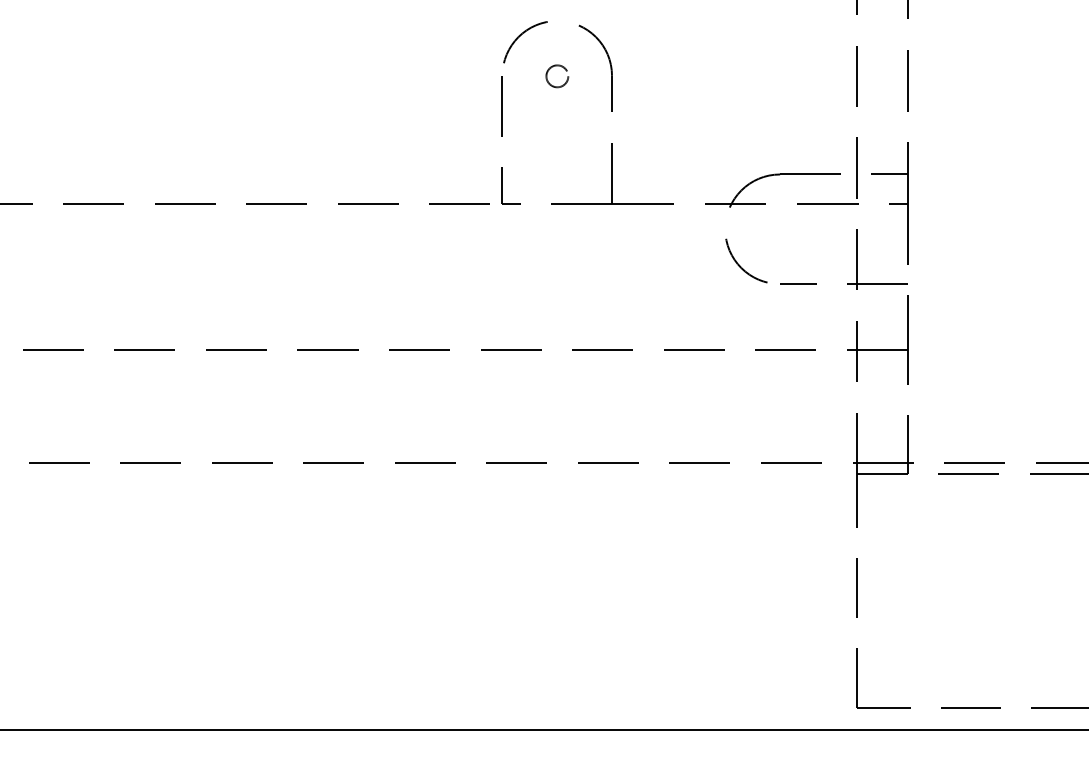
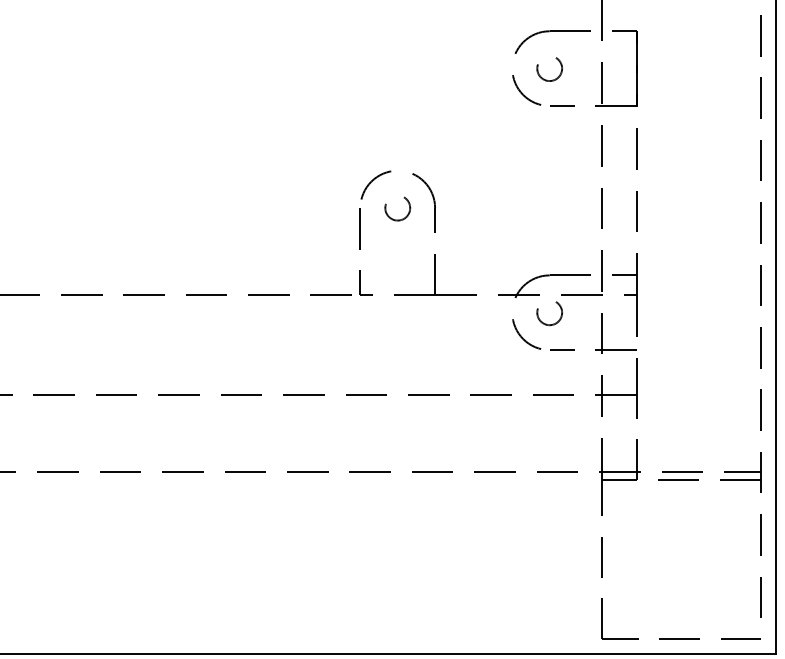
circle: (556, 76) -> (397, 208), size x1.67
circle: (779, 230) -> (549, 313), added

